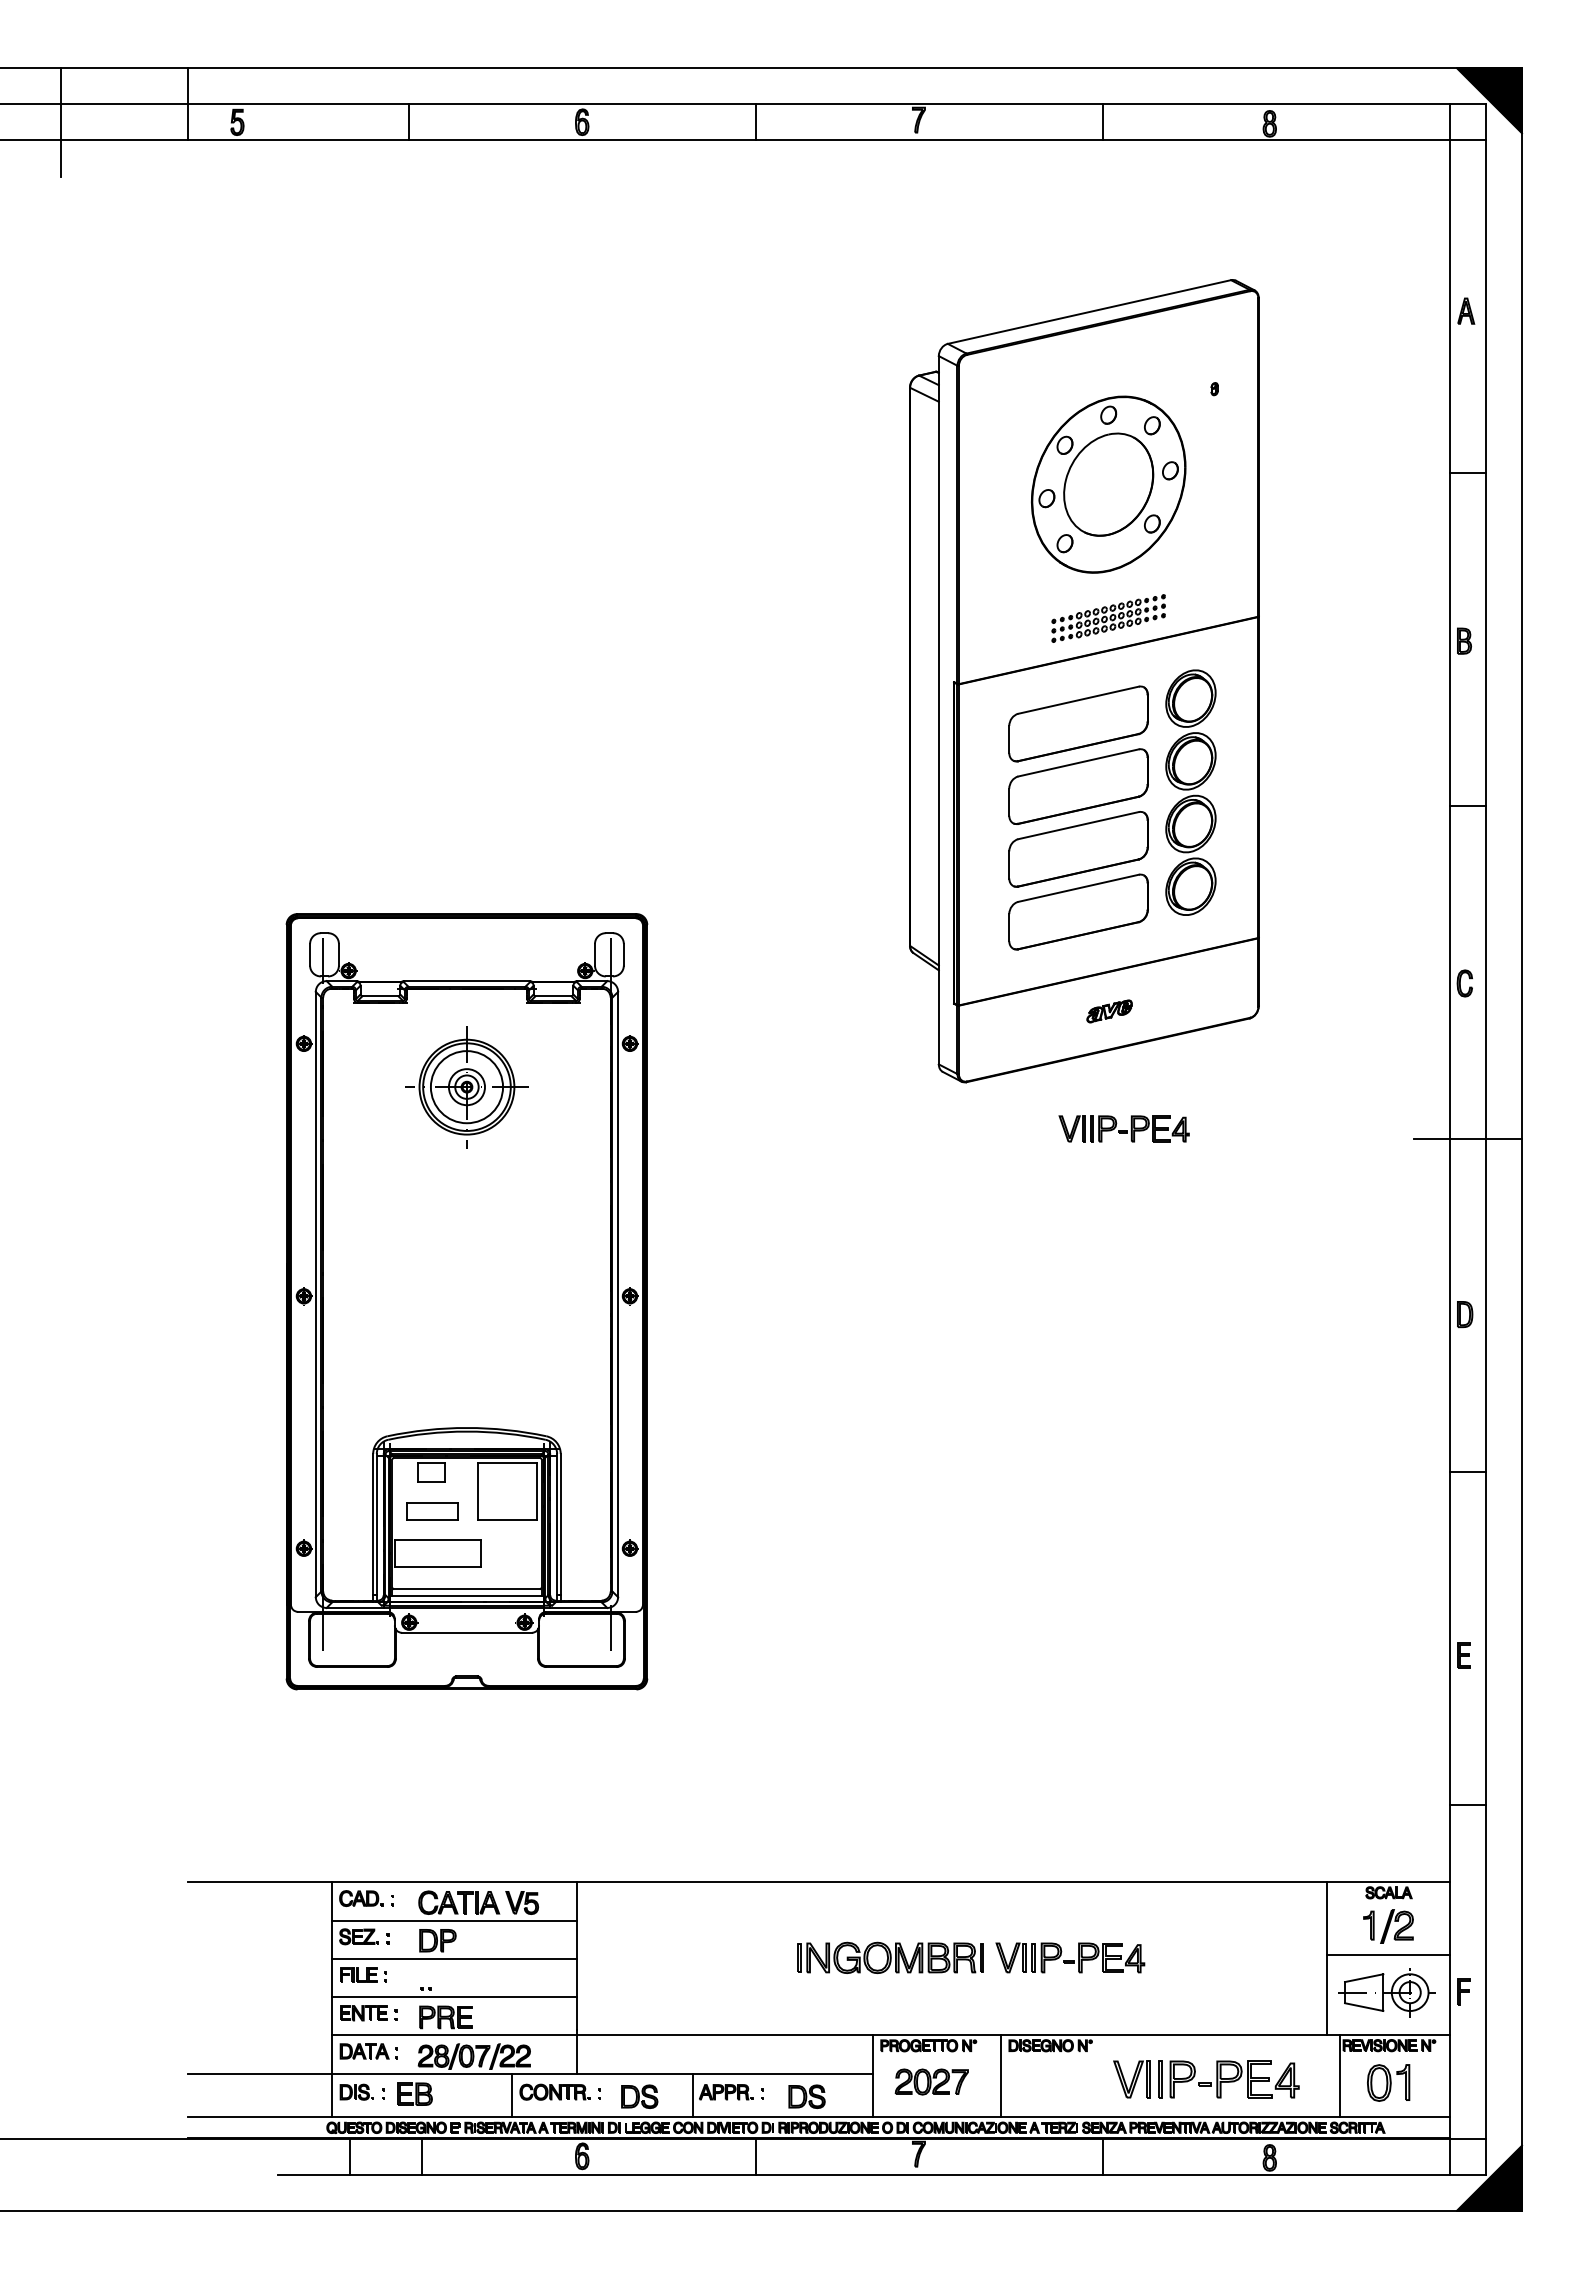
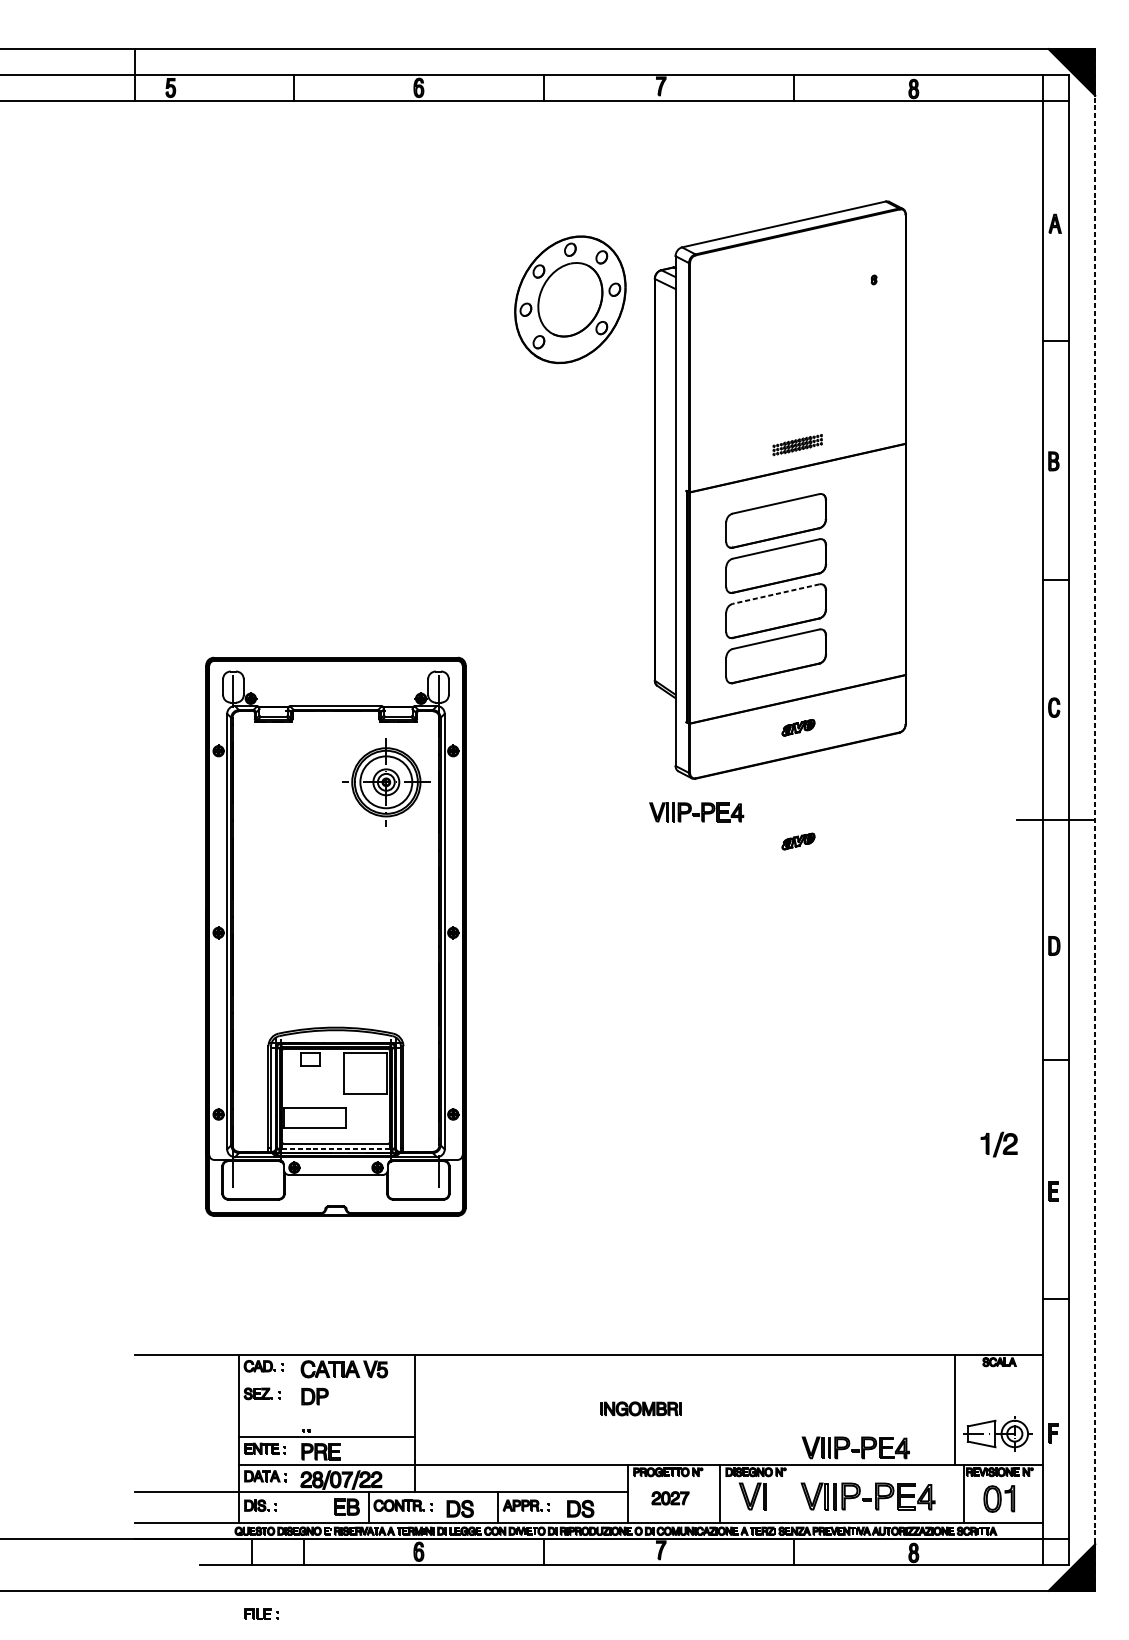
line: (61, 122) -> (44, 88), removed
part: (1108, 484) -> (570, 299), moved
part: (1108, 618) -> (797, 445), size x0.6
part: (1190, 792) -> (856, 570), removed
line: (1078, 825) -> (776, 594), solid -> dashed
part: (466, 1087) -> (386, 782), moved
part: (1123, 1128) -> (696, 812), moved
line: (1522, 1139) -> (1095, 820), solid -> dashed
part: (1109, 1169) -> (798, 841), added
part: (432, 1511) -> (311, 1087), removed
line: (466, 1596) -> (335, 1148), solid -> dashed
line: (454, 1920) -> (326, 1382), removed
part: (1388, 1926) -> (999, 1144), moved
line: (1388, 1955) -> (999, 1407), removed
part: (890, 1957) -> (640, 1408), size x0.6
part: (1070, 1957) -> (855, 1447), moved
line: (454, 1958) -> (326, 1409), removed
part: (363, 1974) -> (261, 1613), moved
part: (1045, 2079) -> (752, 1496), added
part: (931, 2081) -> (670, 1497), size x0.7
part: (414, 2093) -> (346, 1506), moved

